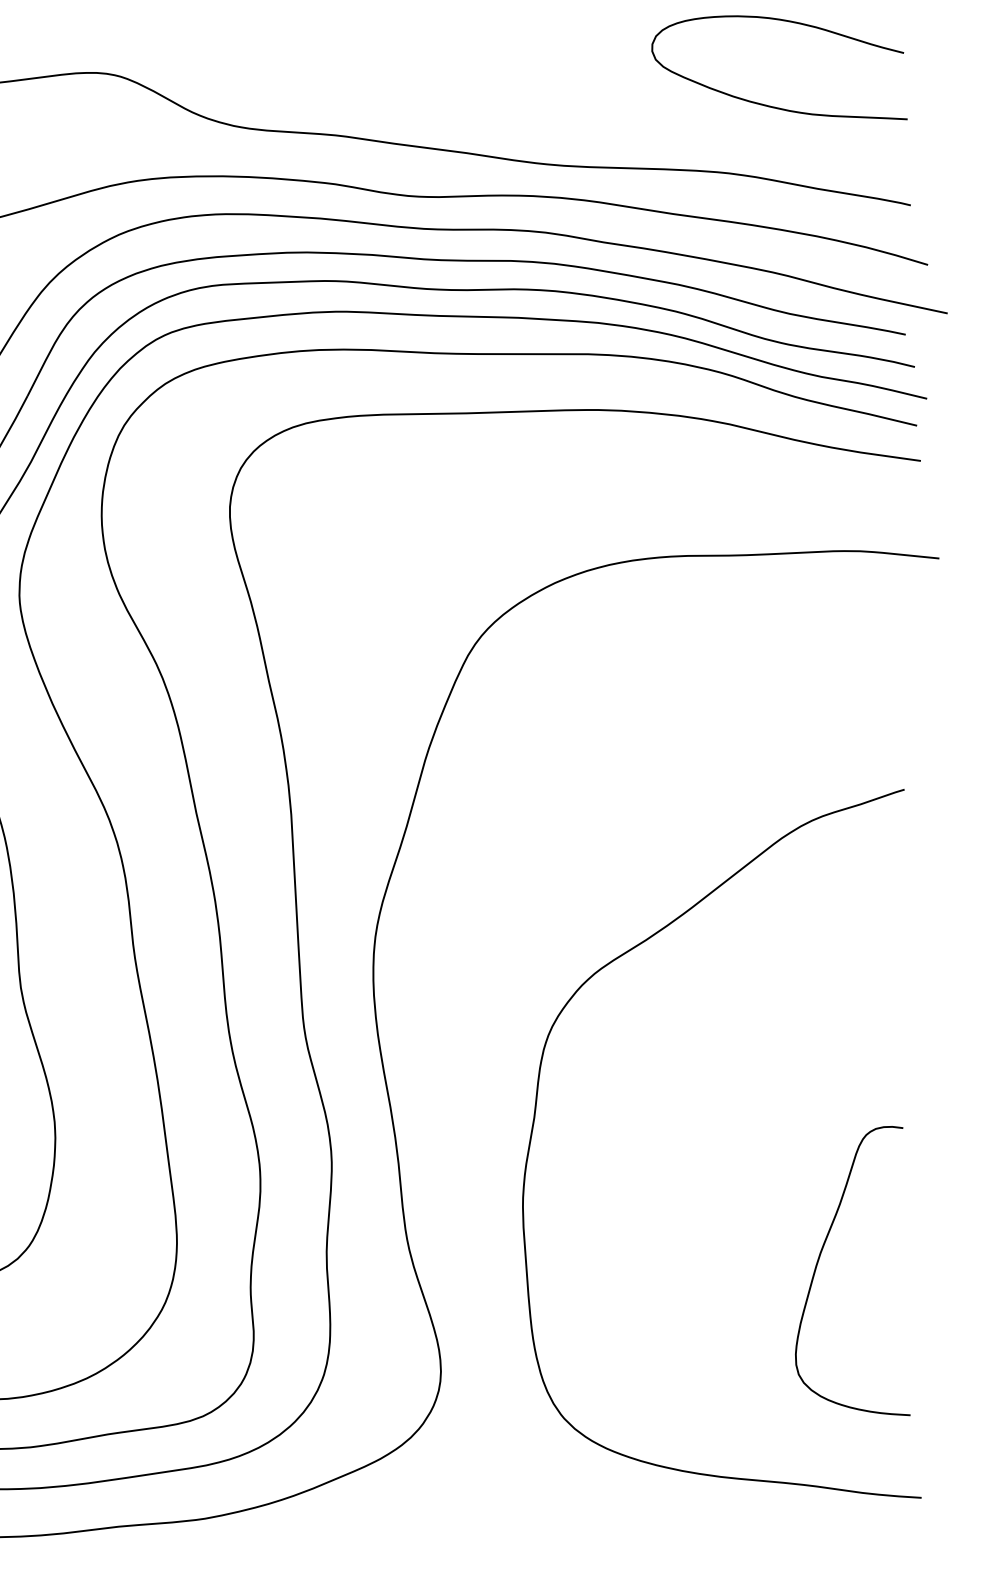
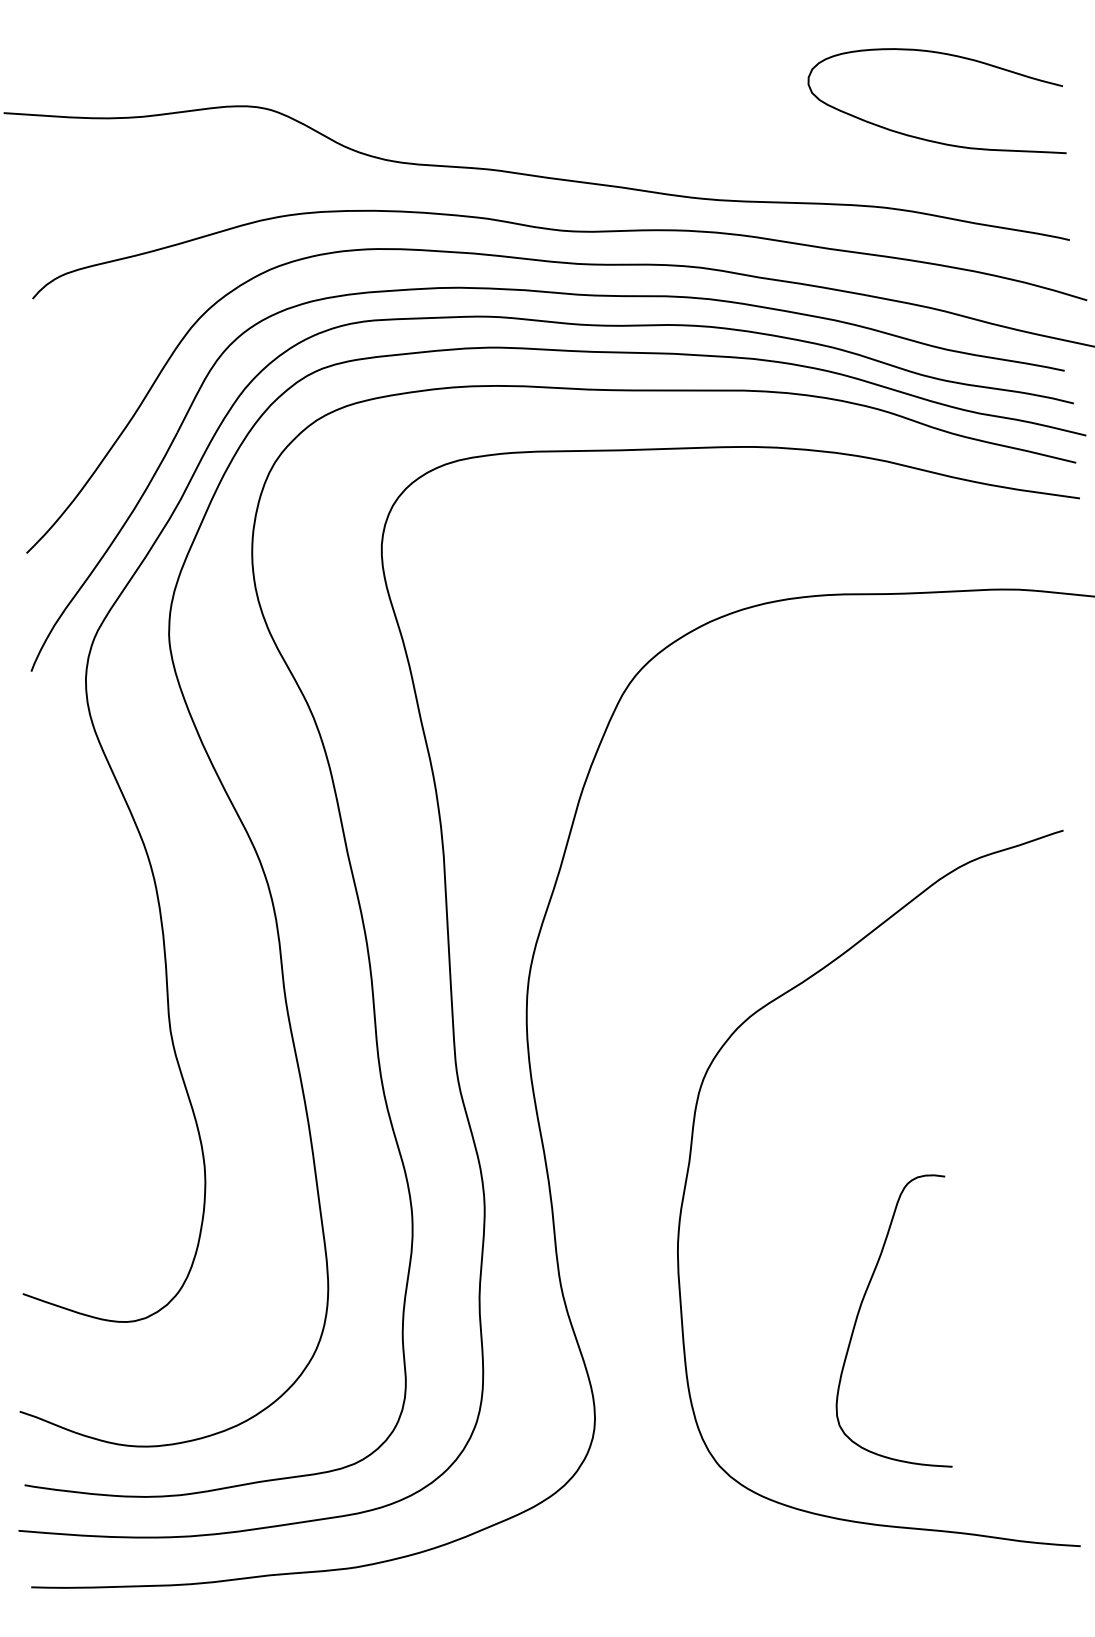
curve: (819, 1260) -> (860, 1310), moved

